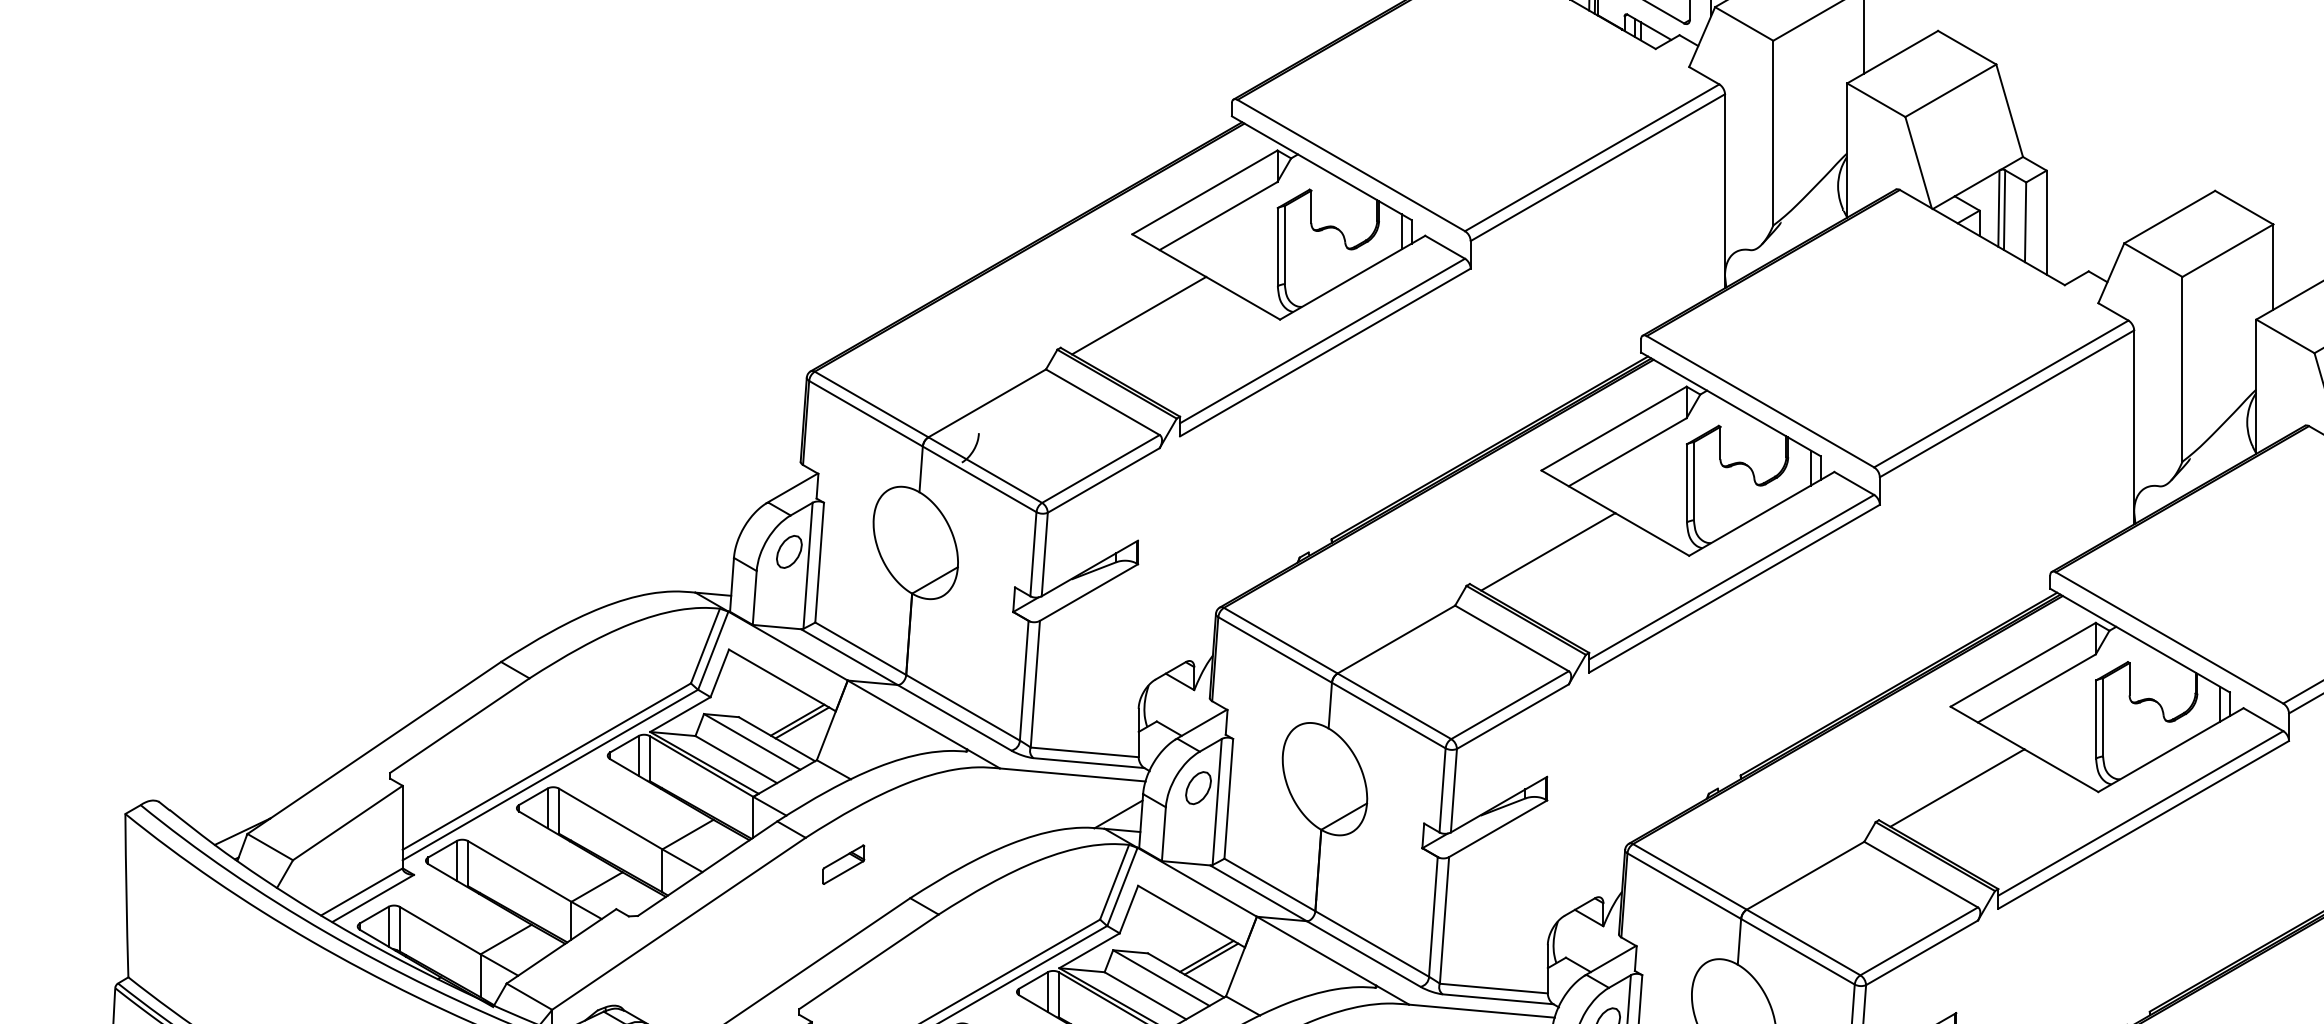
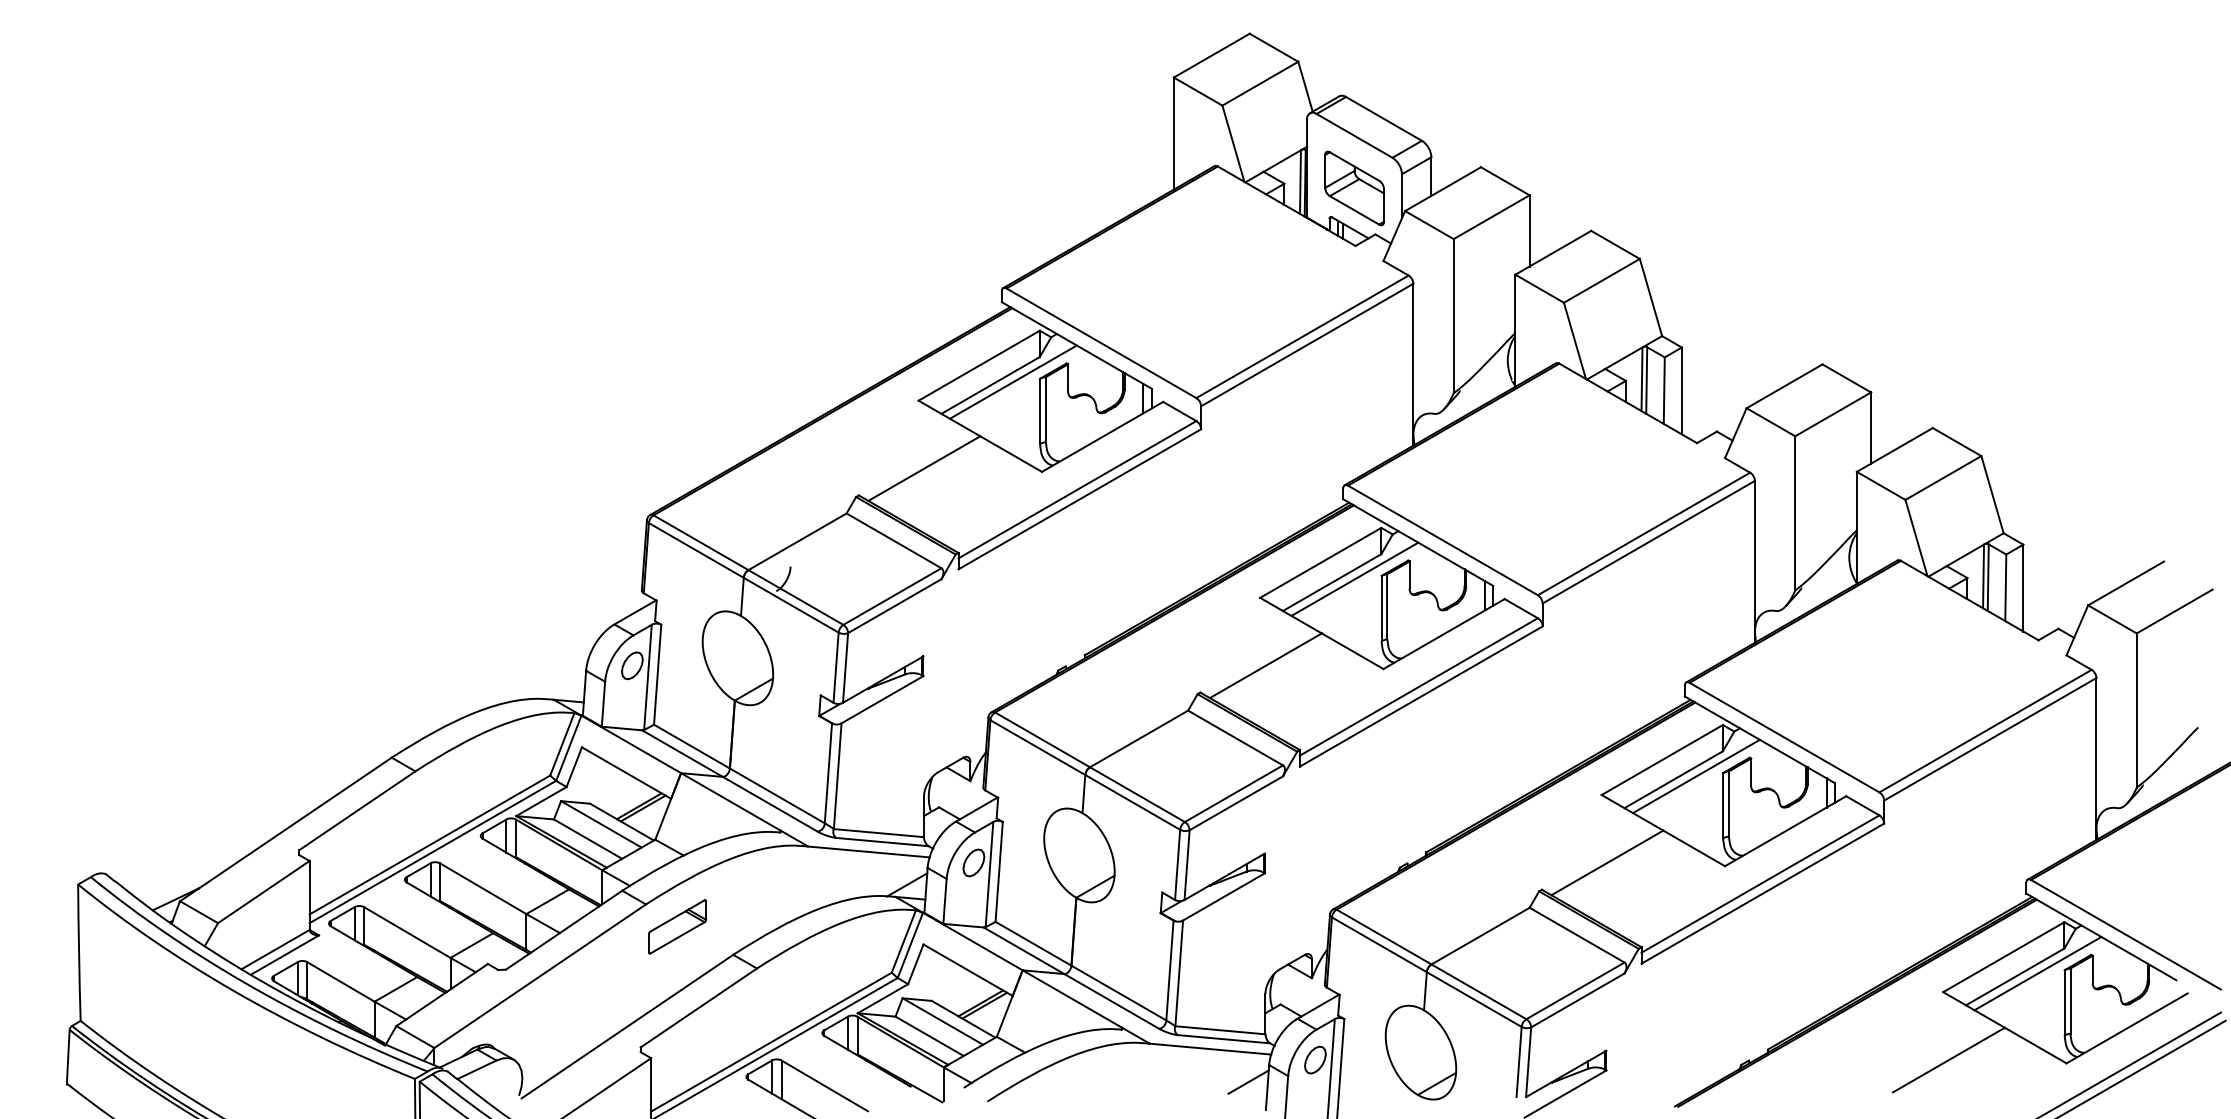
line: (1244, 211) -> (1012, 381), added
line: (1654, 447) -> (1354, 578), added
line: (2064, 684) -> (1696, 776), added
part: (843, 864) -> (677, 926), size x1.67

